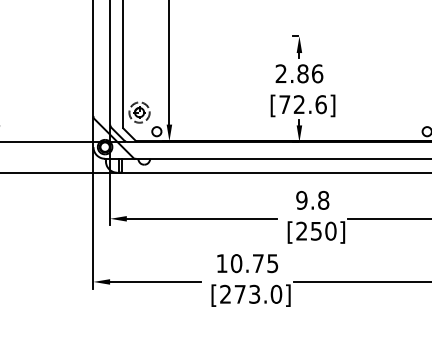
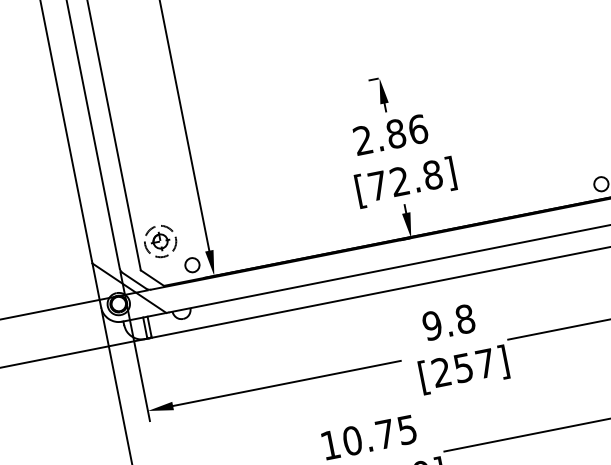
text: (320, 104) -> (431, 175), [72.6] -> [72.8]
text: (330, 230) -> (484, 362), [250] -> [257]

